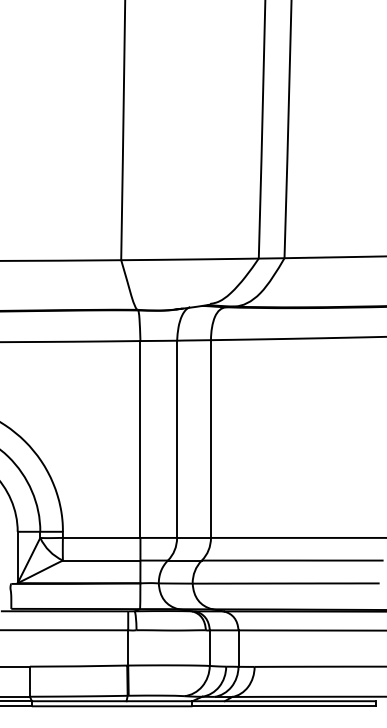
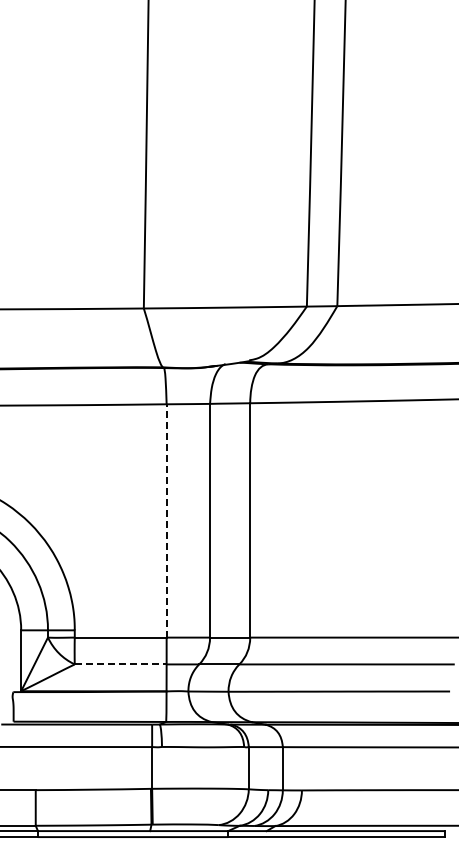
line: (140, 439) -> (166, 520), solid -> dashed
line: (101, 560) -> (120, 664), solid -> dashed

